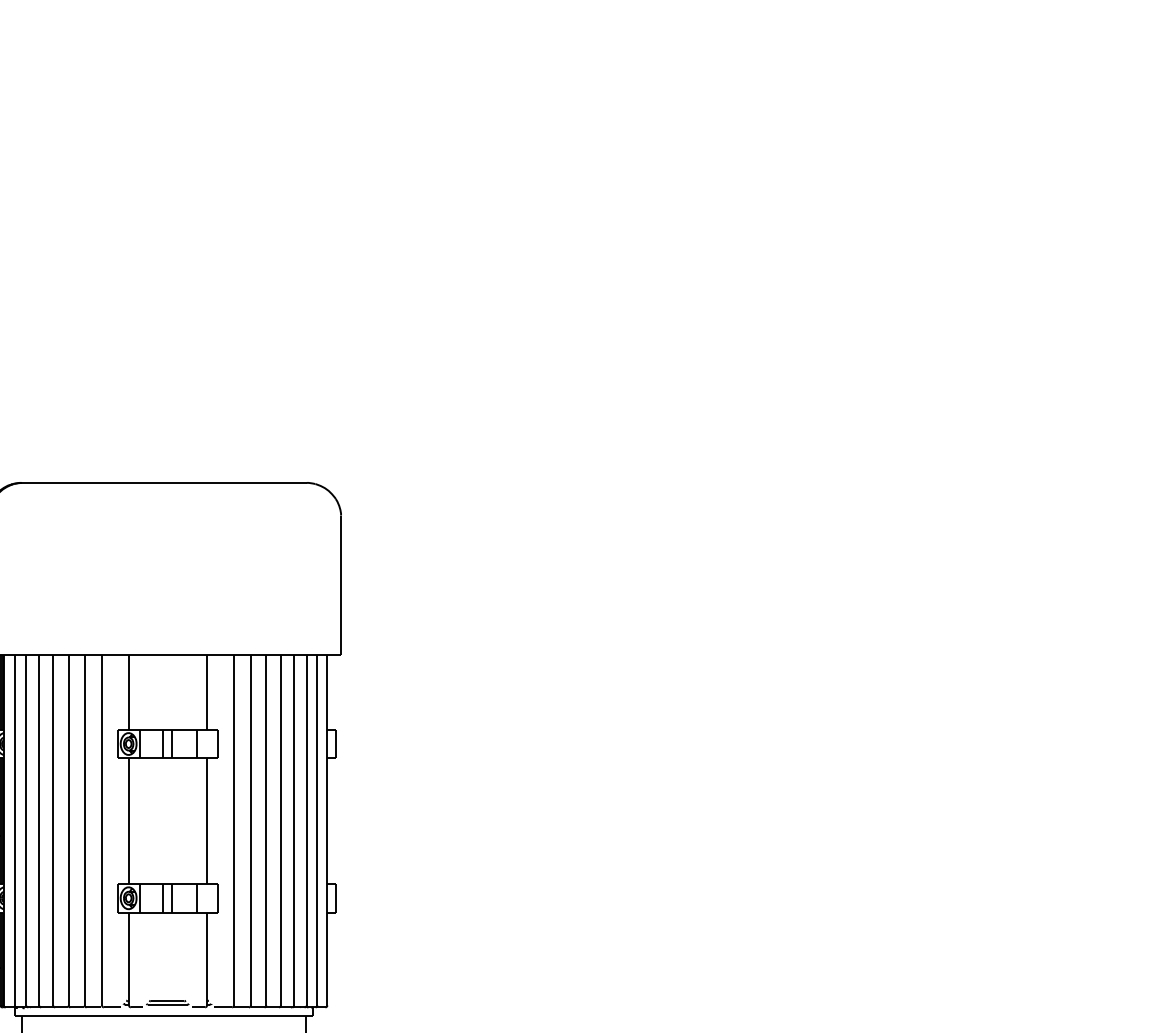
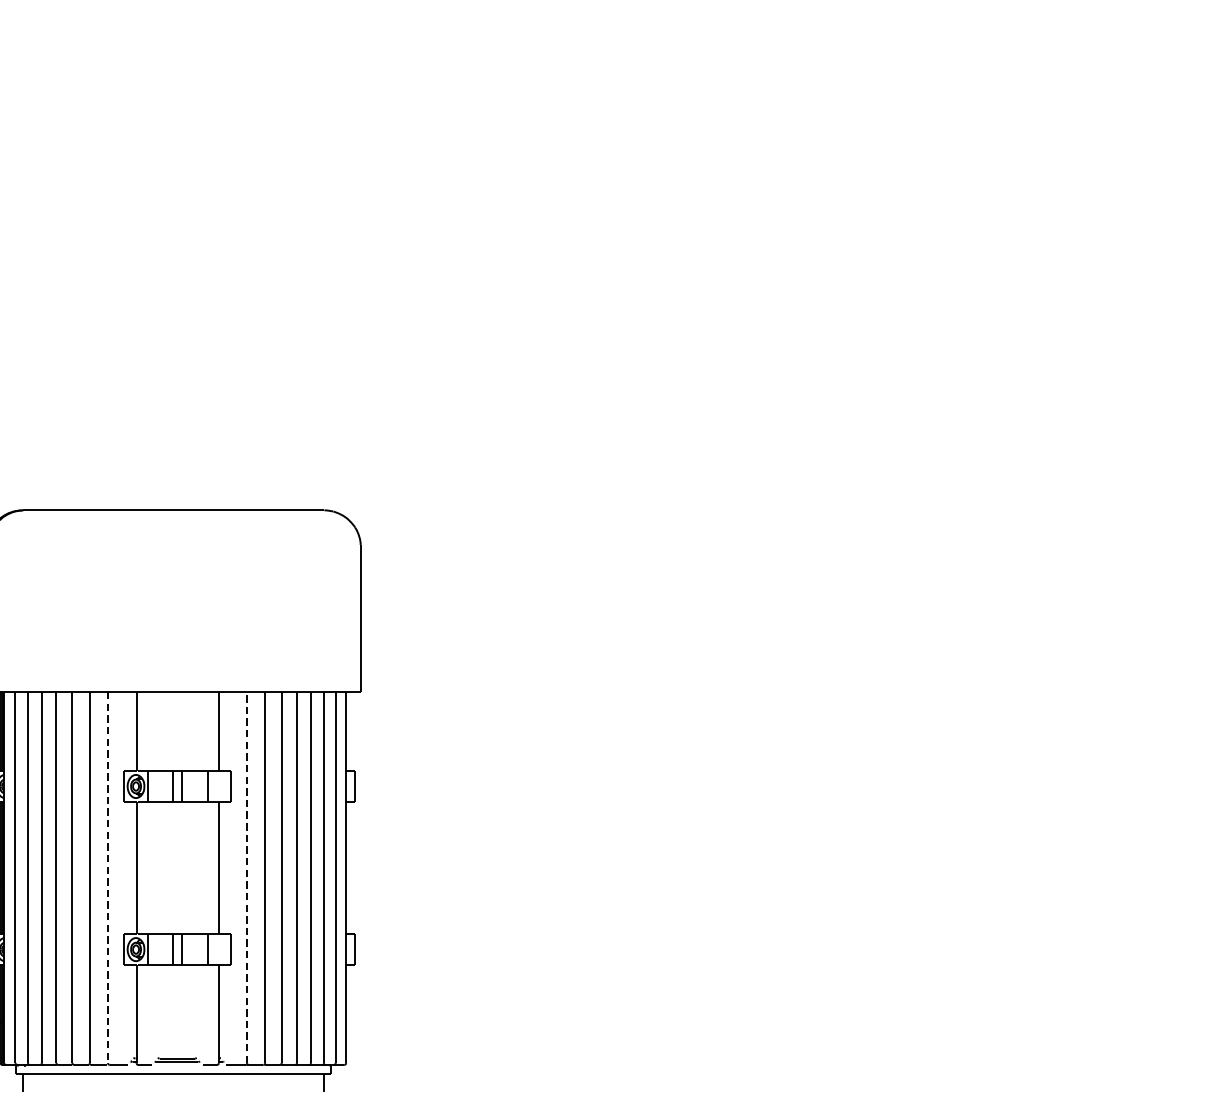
line: (233, 829) -> (246, 876), solid -> dashed
line: (102, 830) -> (108, 877), solid -> dashed

